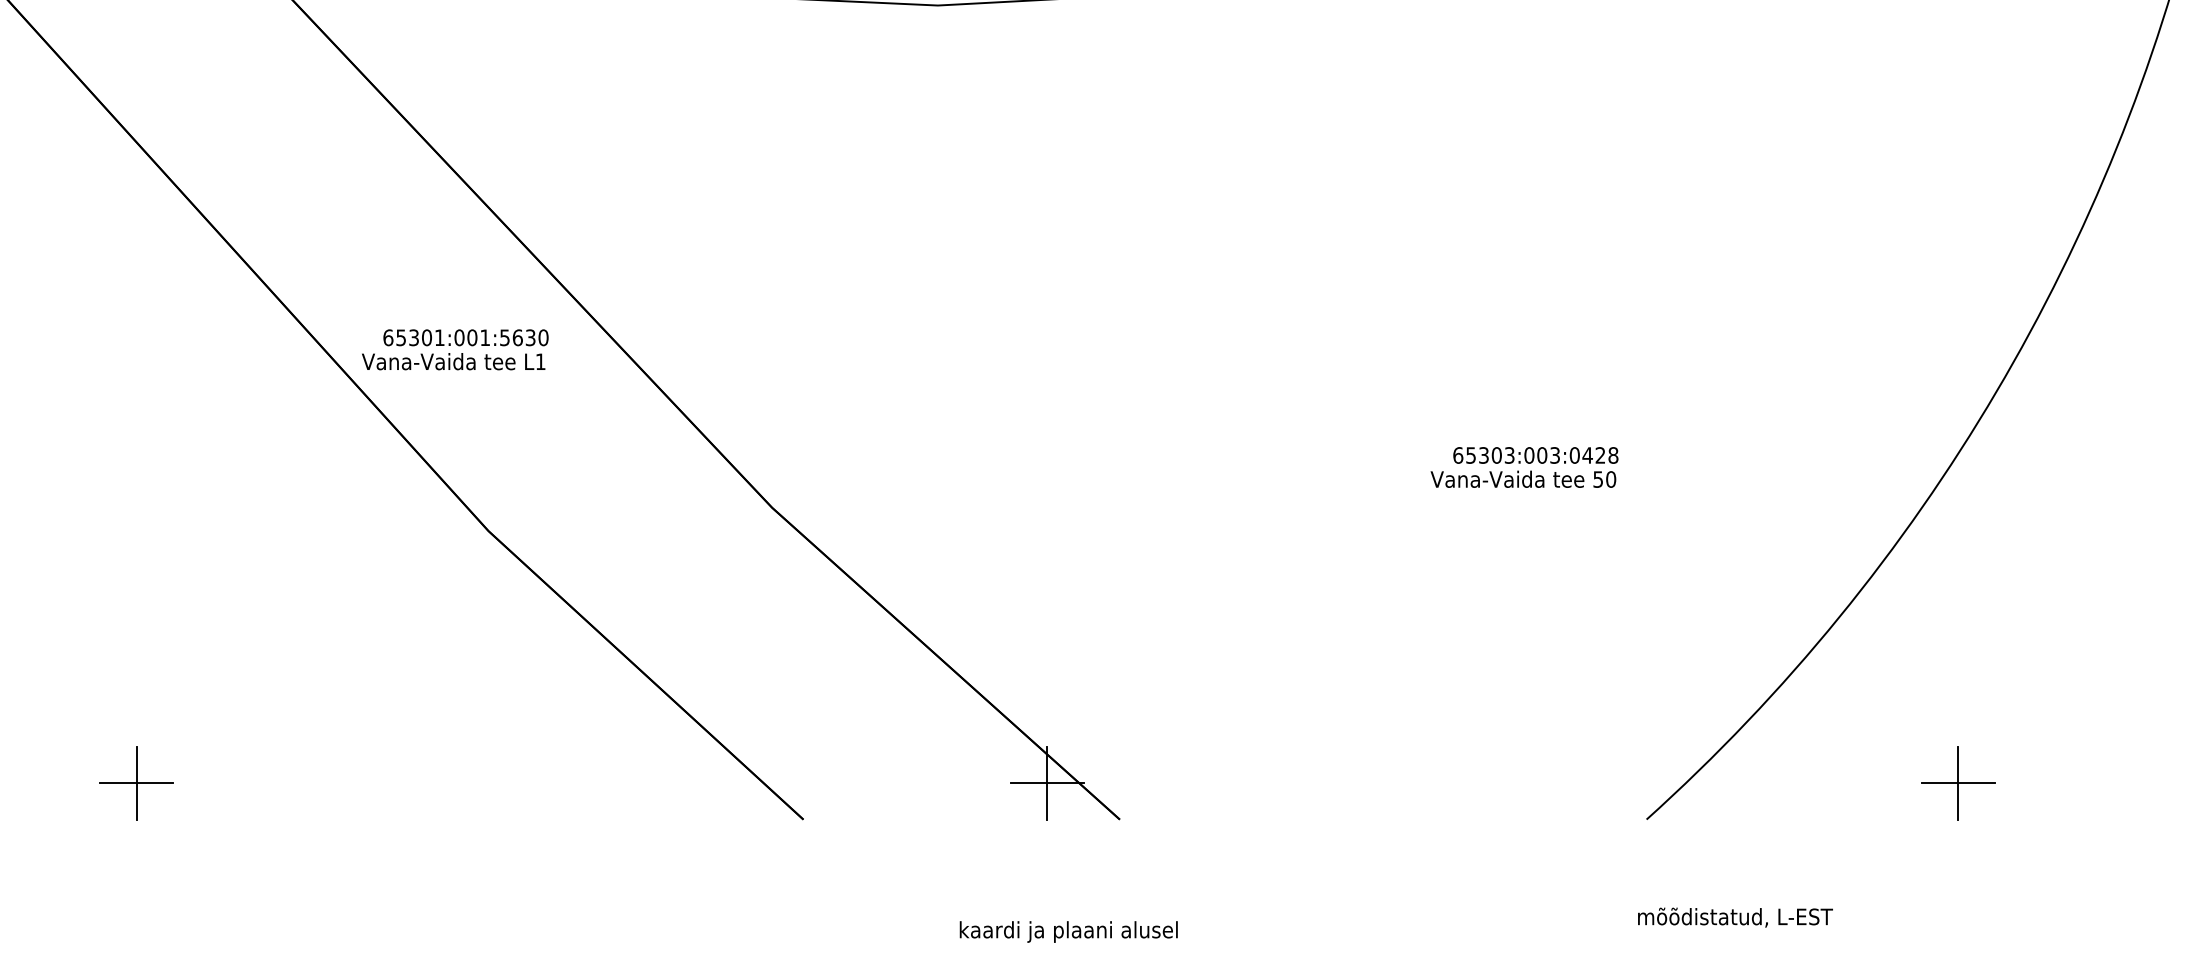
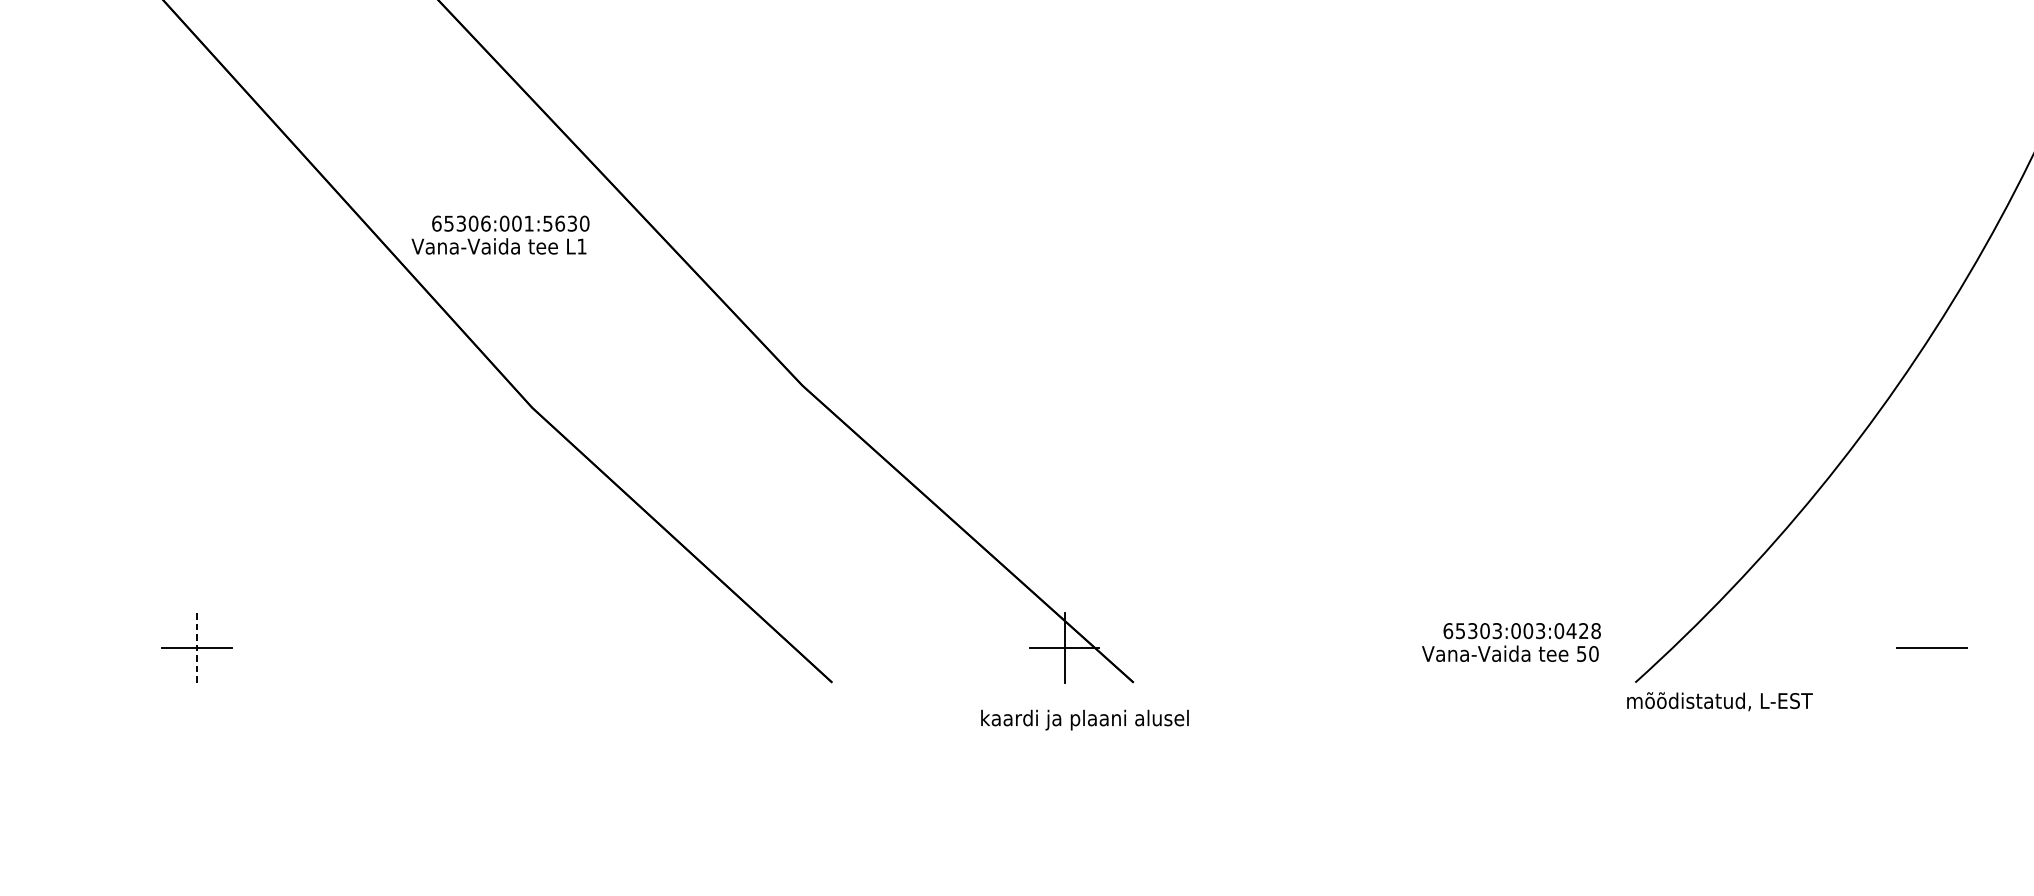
text: (439, 337) -> (485, 223), 65301:001:5630 -> 65306:001:5630
text: (1524, 467) -> (1511, 642), moved
line: (1958, 782) -> (1932, 647), removed
line: (136, 783) -> (196, 648), solid -> dashed
text: (1735, 917) -> (1720, 701), moved
text: (1068, 931) -> (1084, 719), moved

